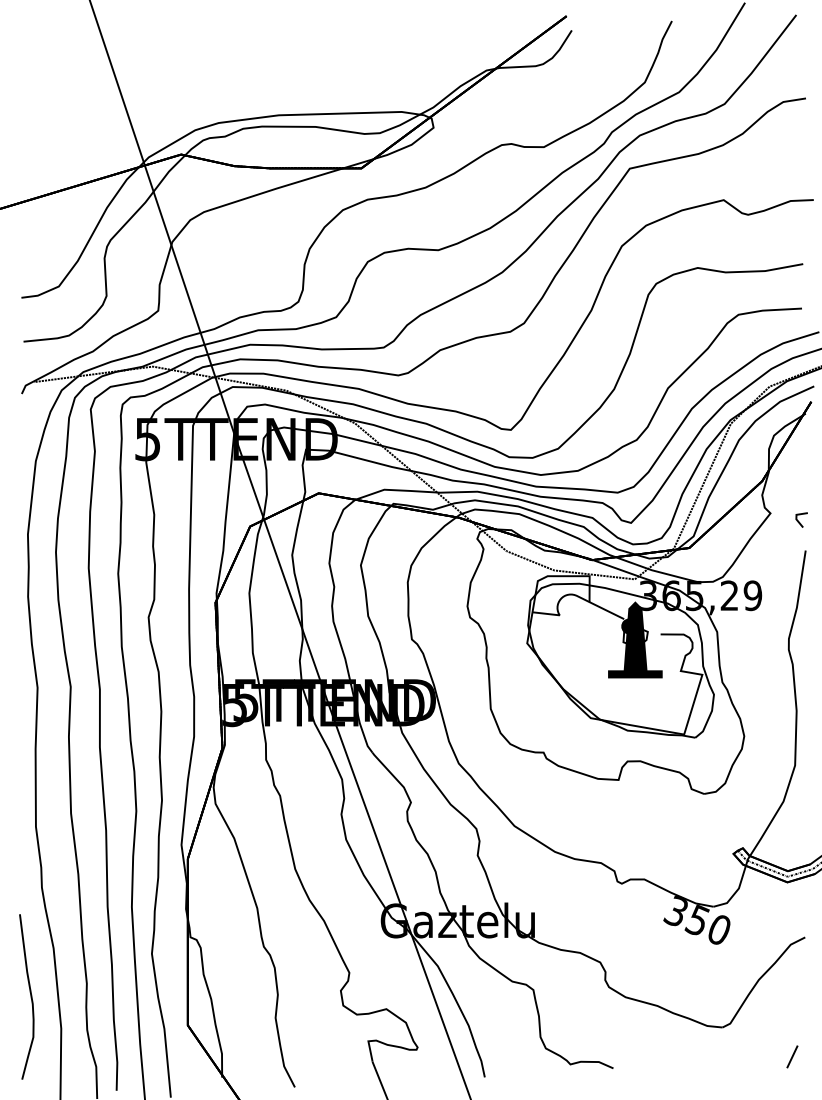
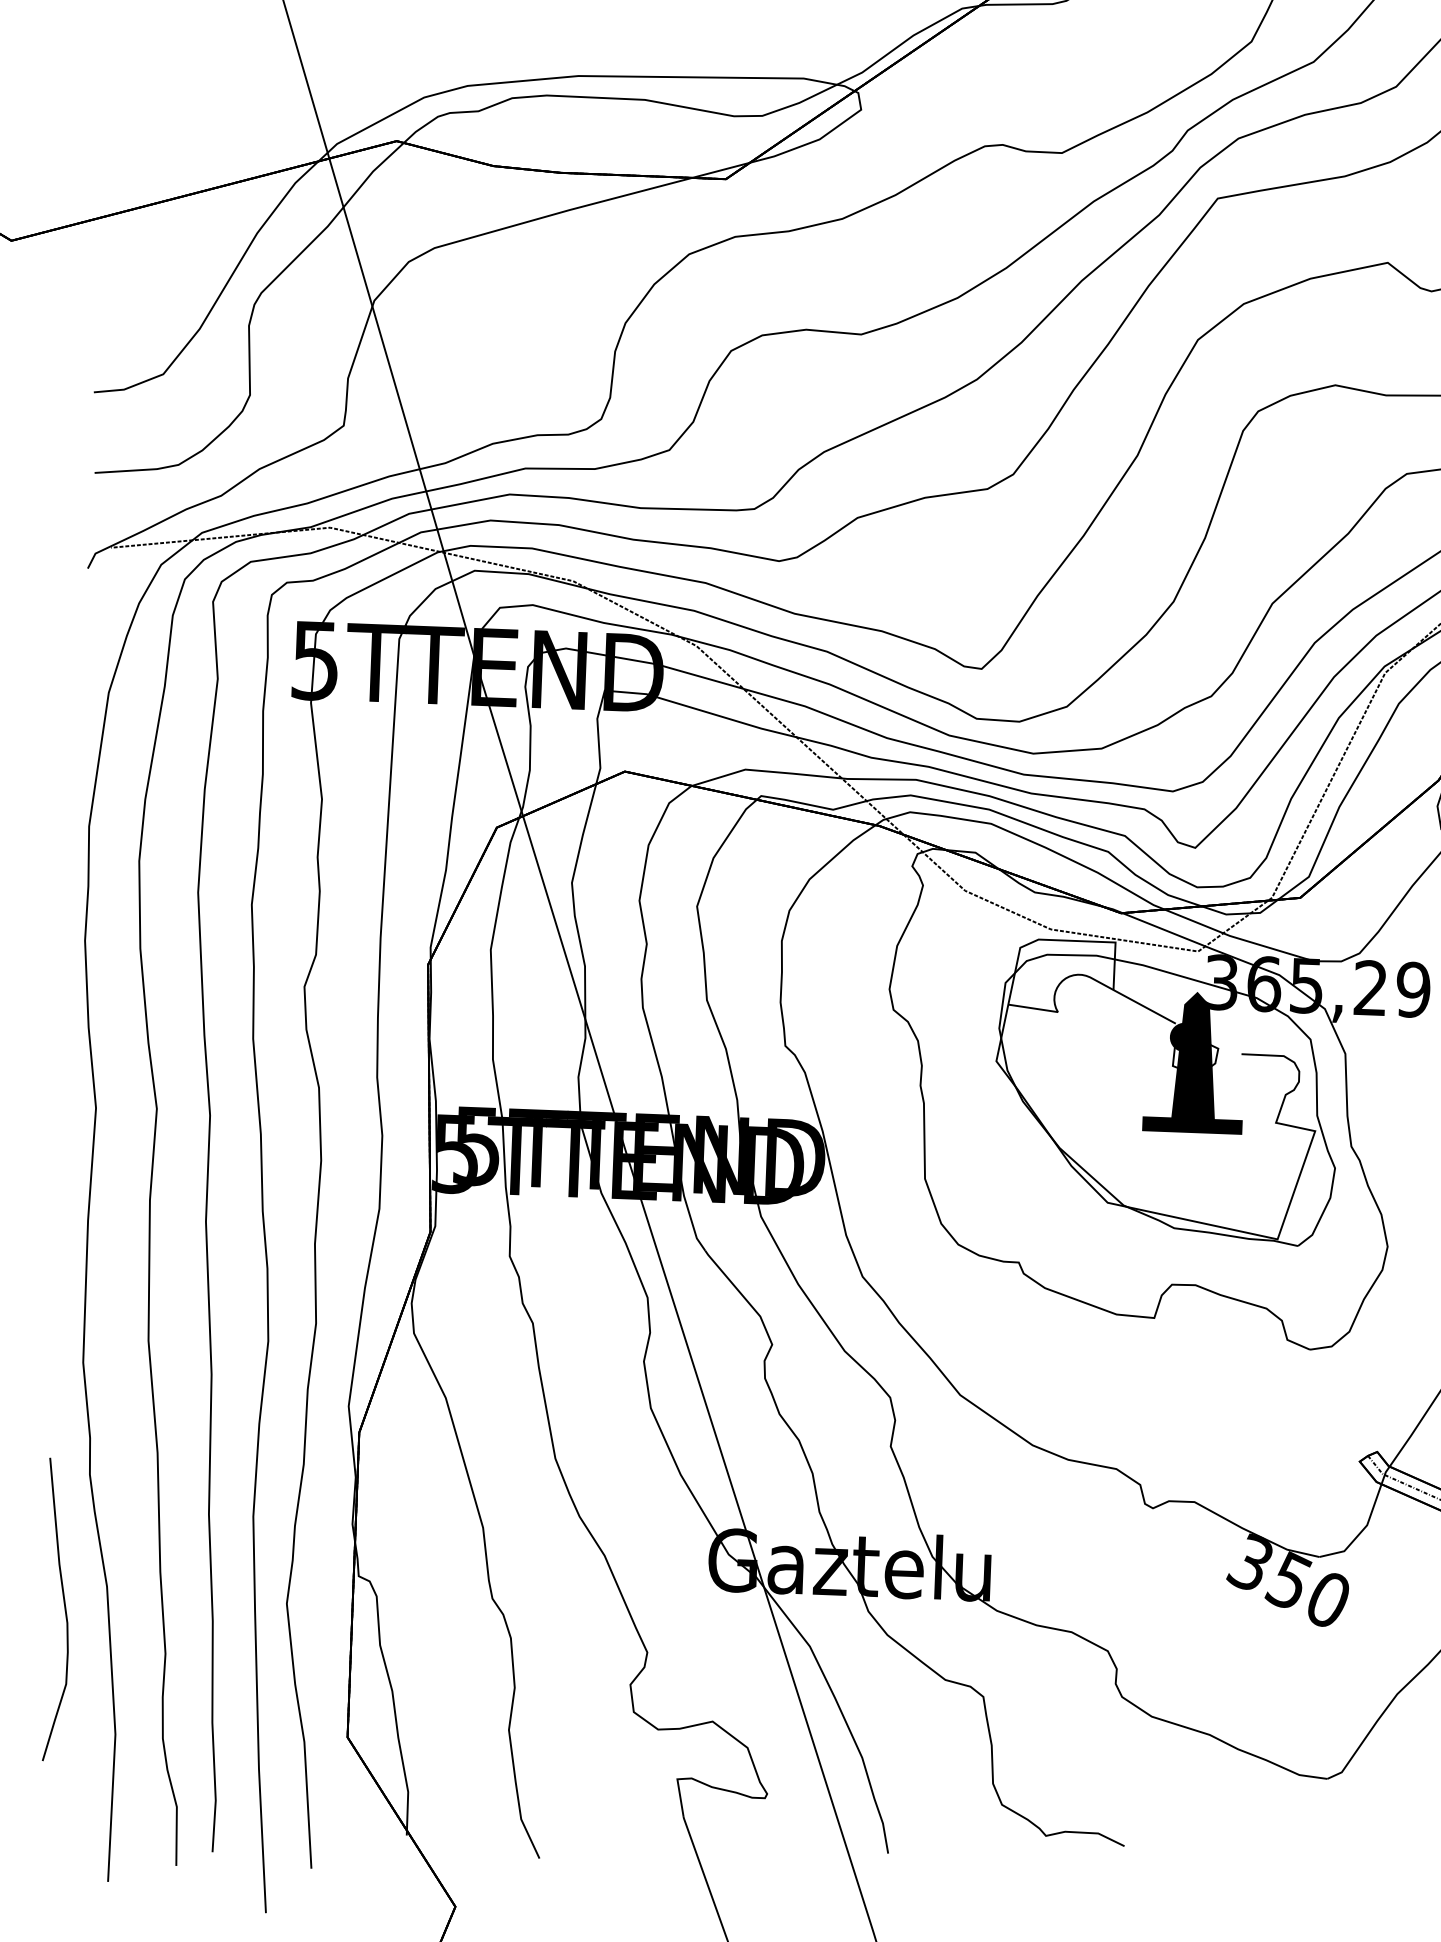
curve: (30, 996) -> (63, 1609), moved

